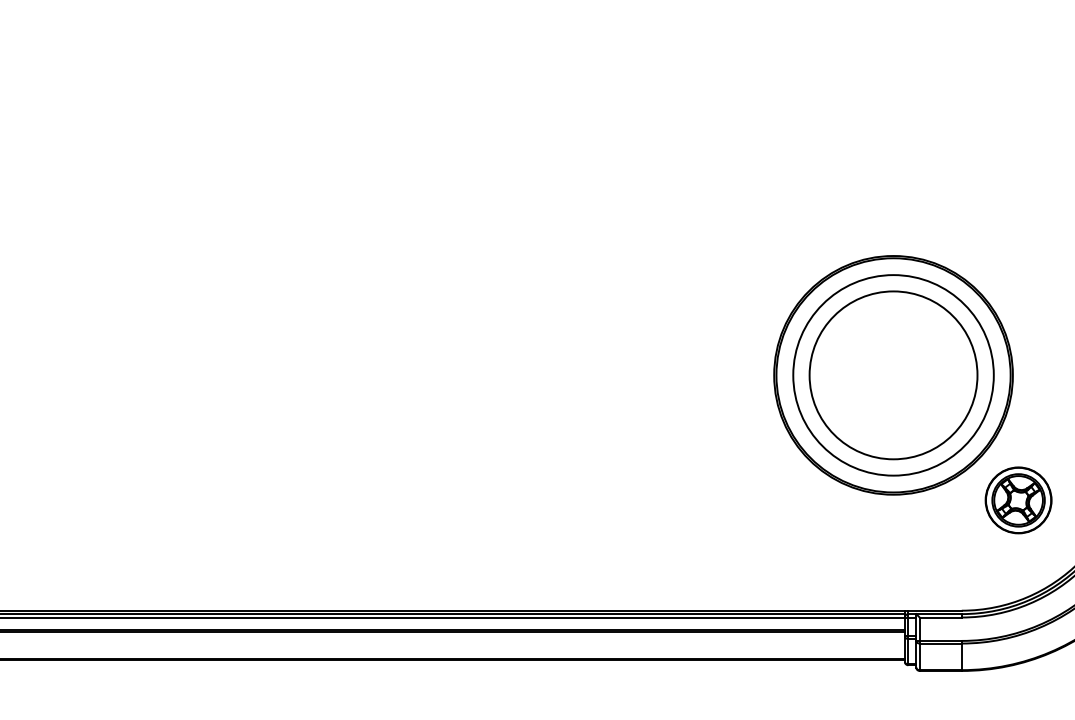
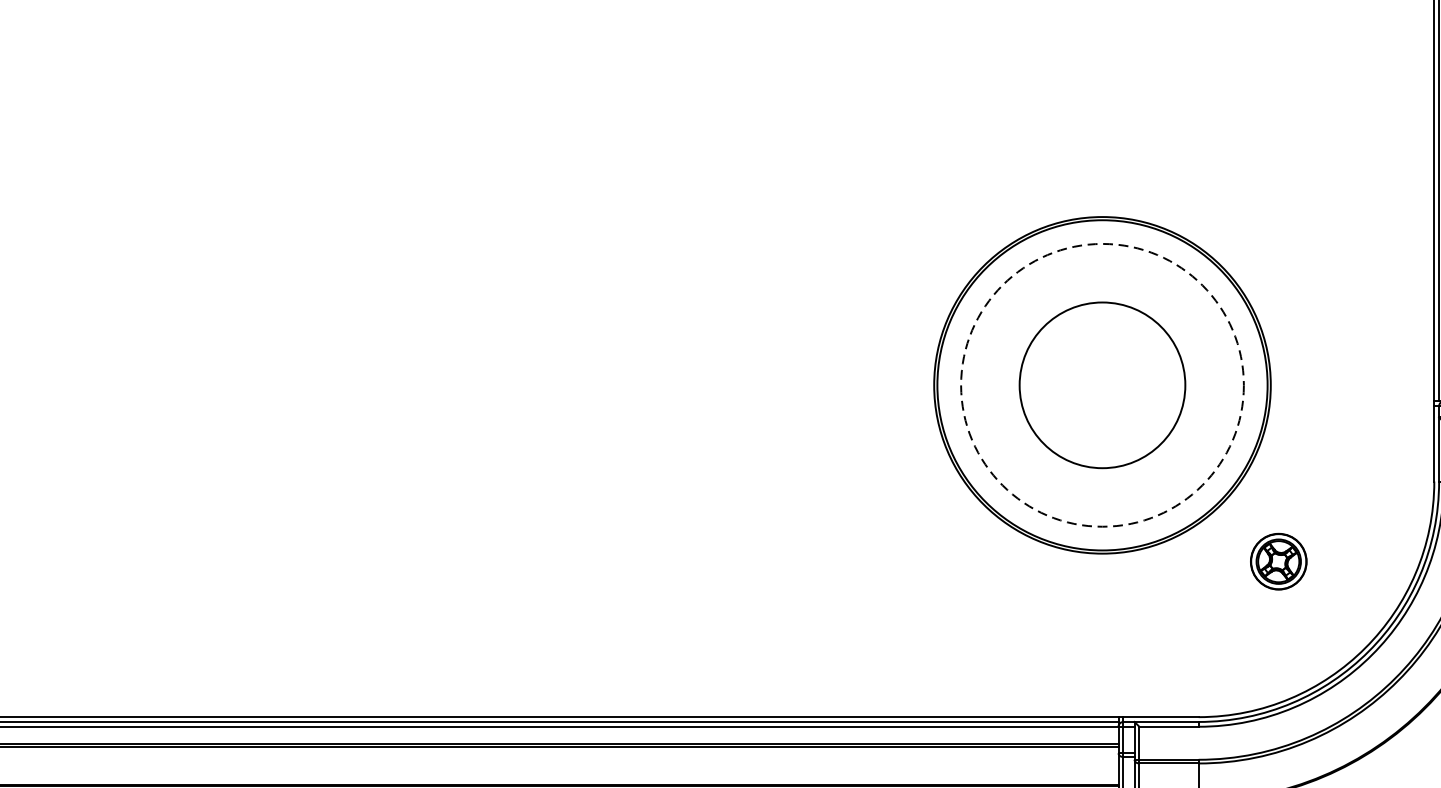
circle: (893, 375) -> (1102, 385), size x0.7
circle: (893, 375) -> (1102, 385), solid -> dashed
part: (1018, 500) -> (1278, 561), size x0.6

